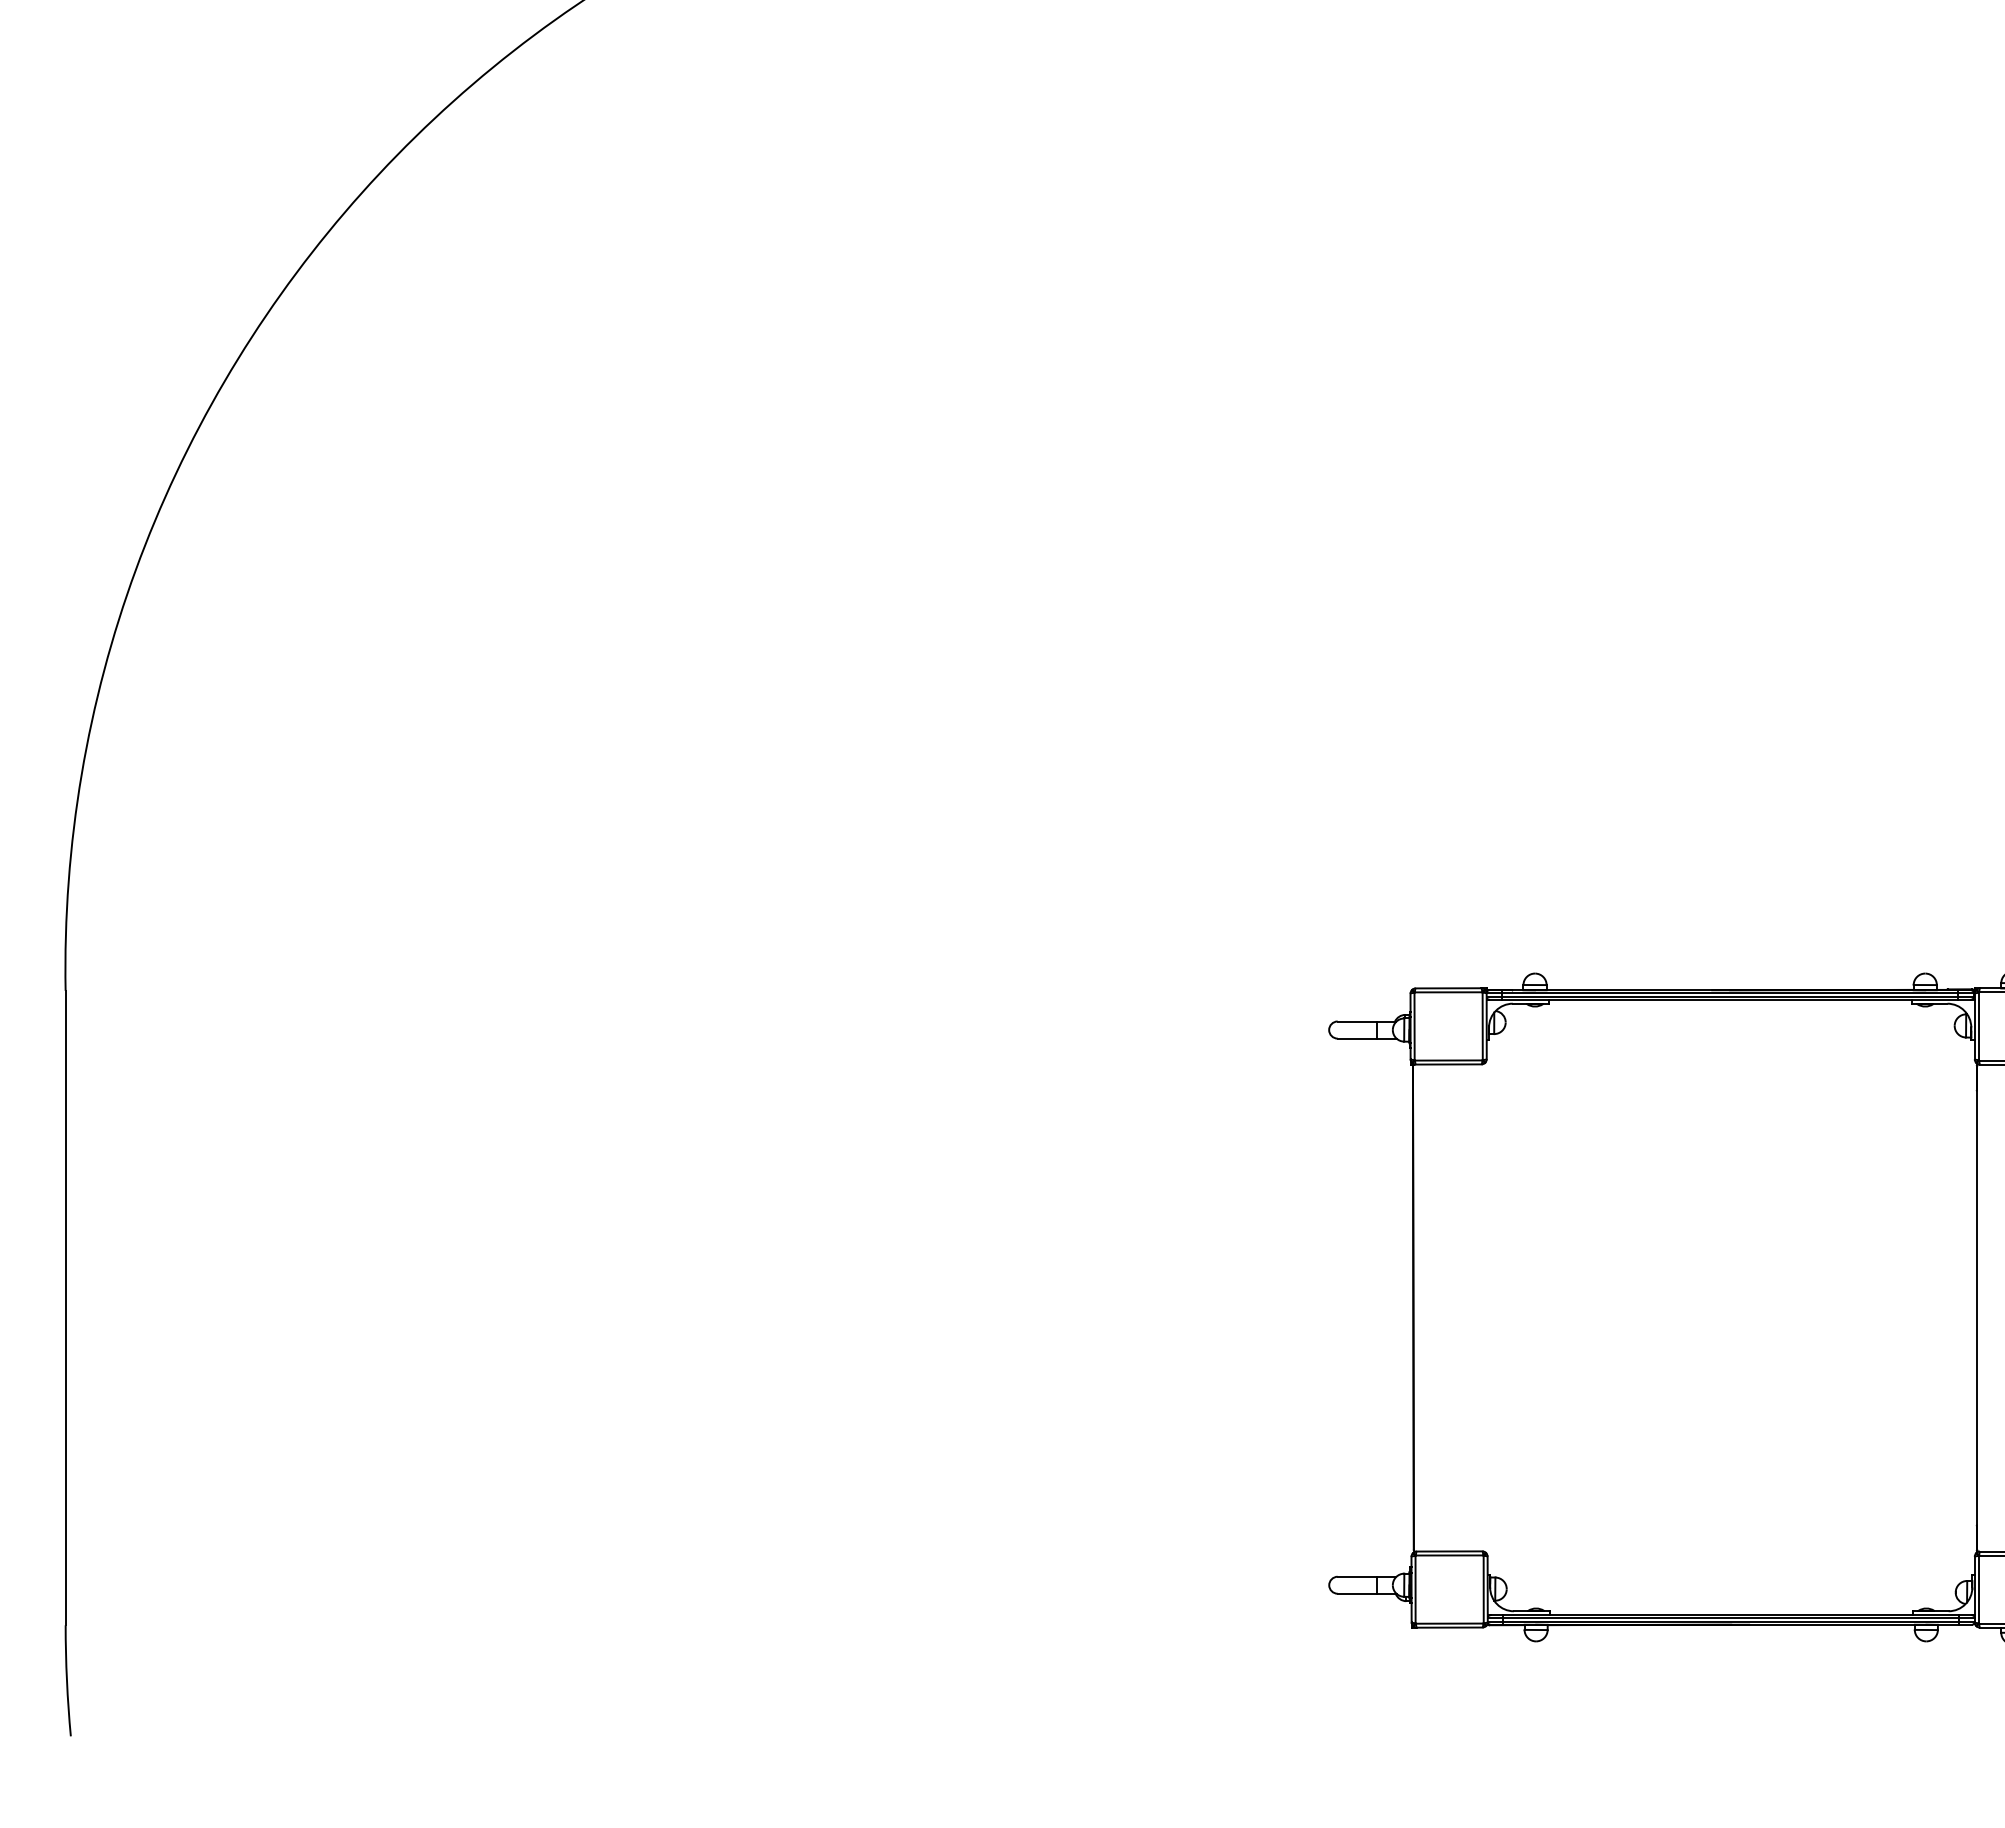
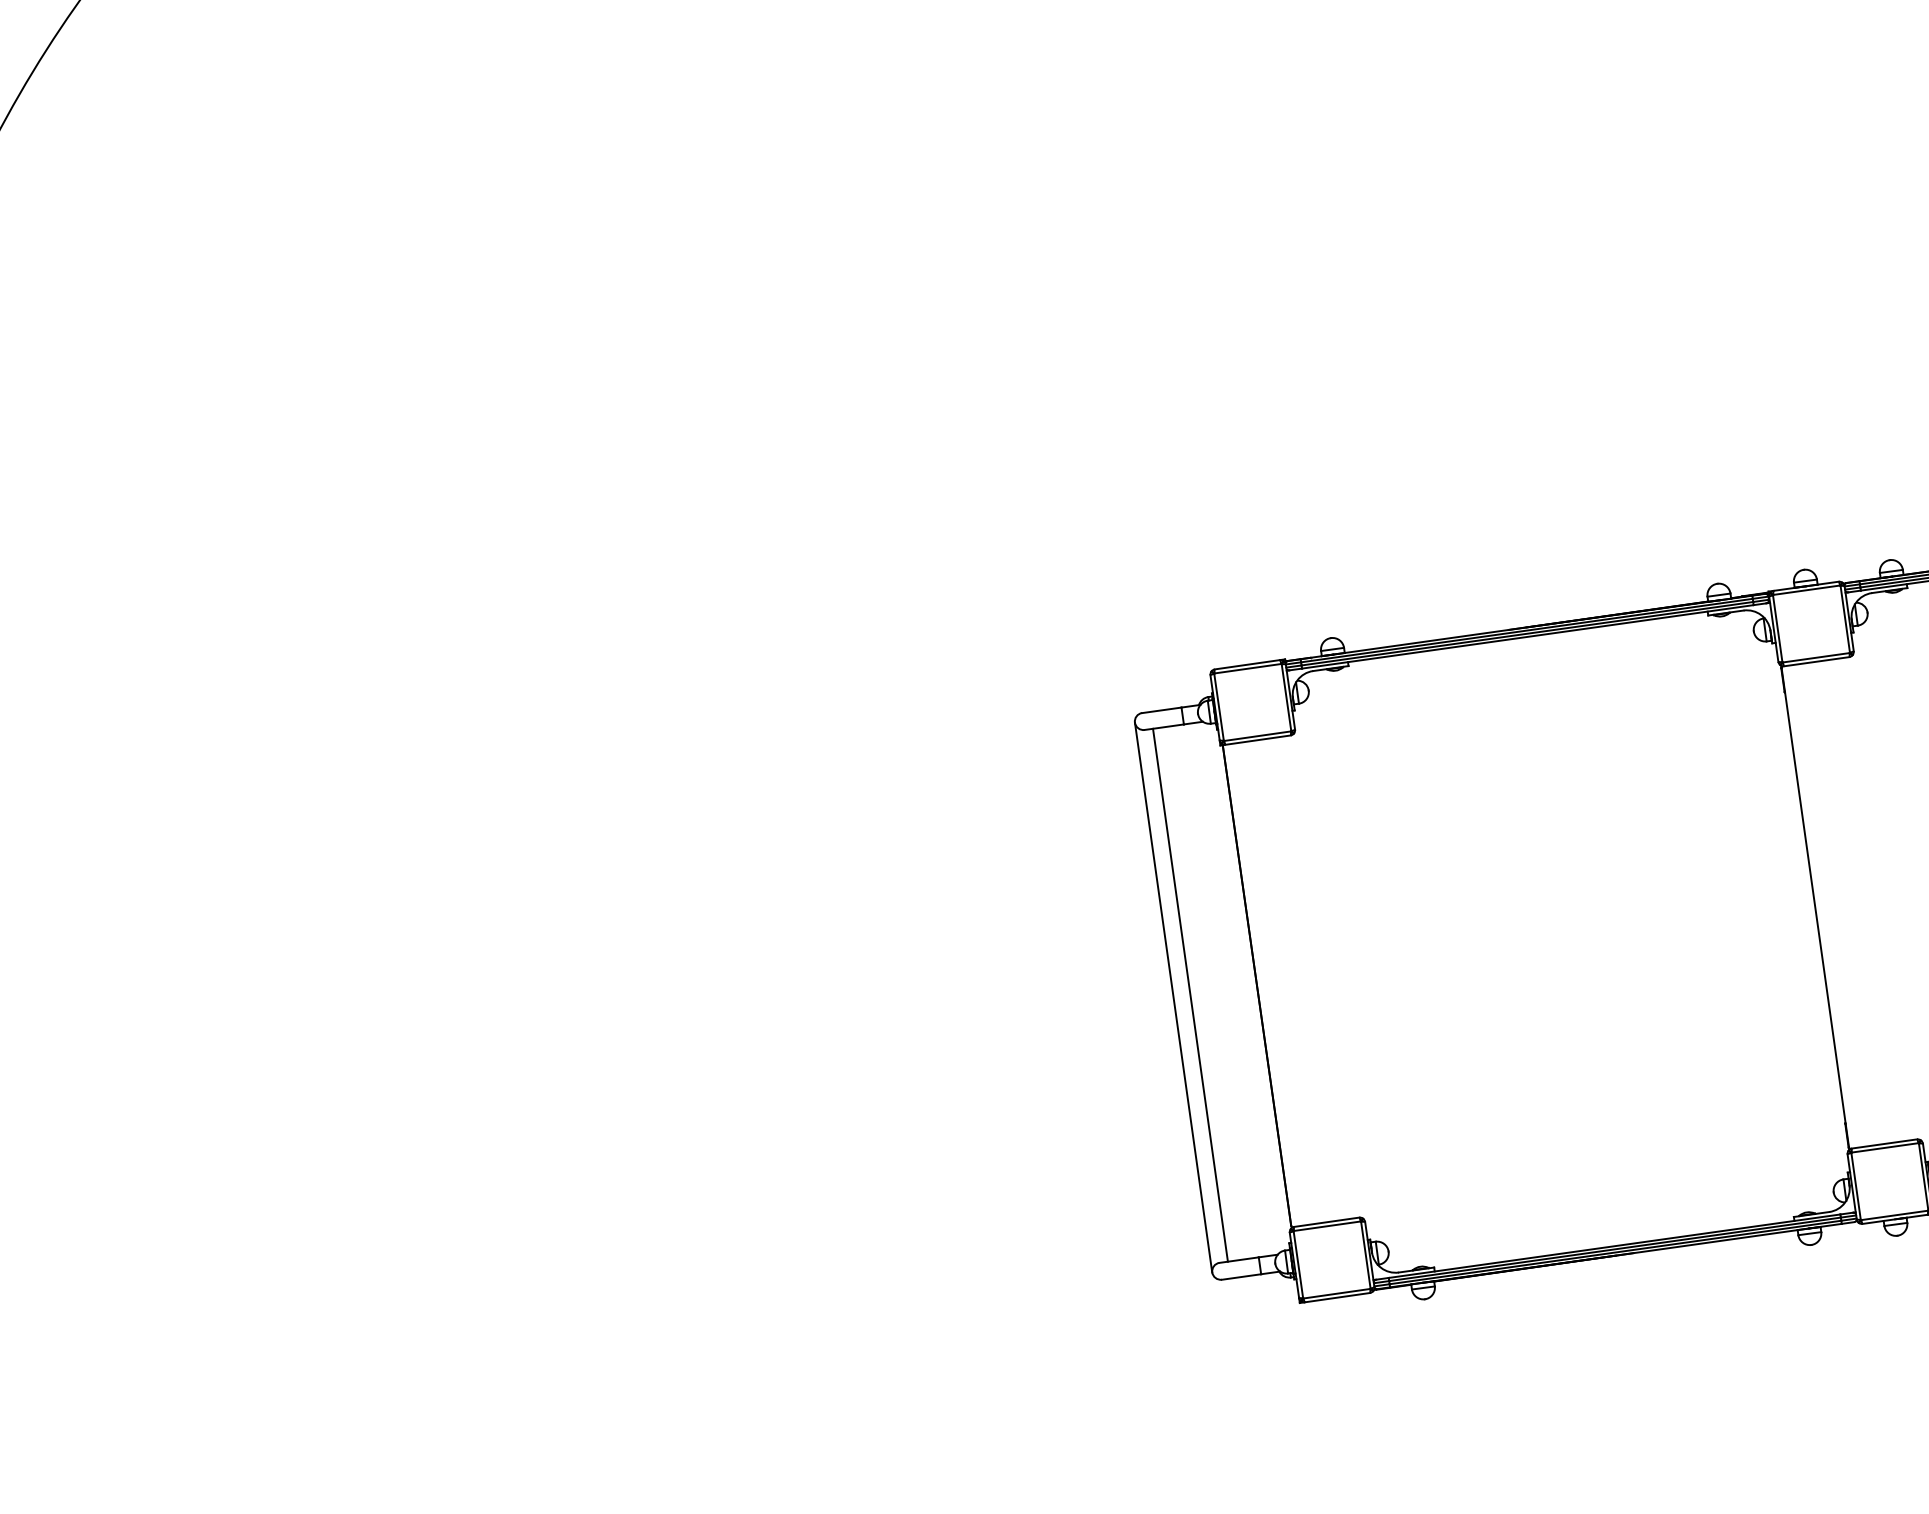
line: (1329, 1307) -> (1173, 997), added
line: (1346, 1307) -> (1190, 995), added

